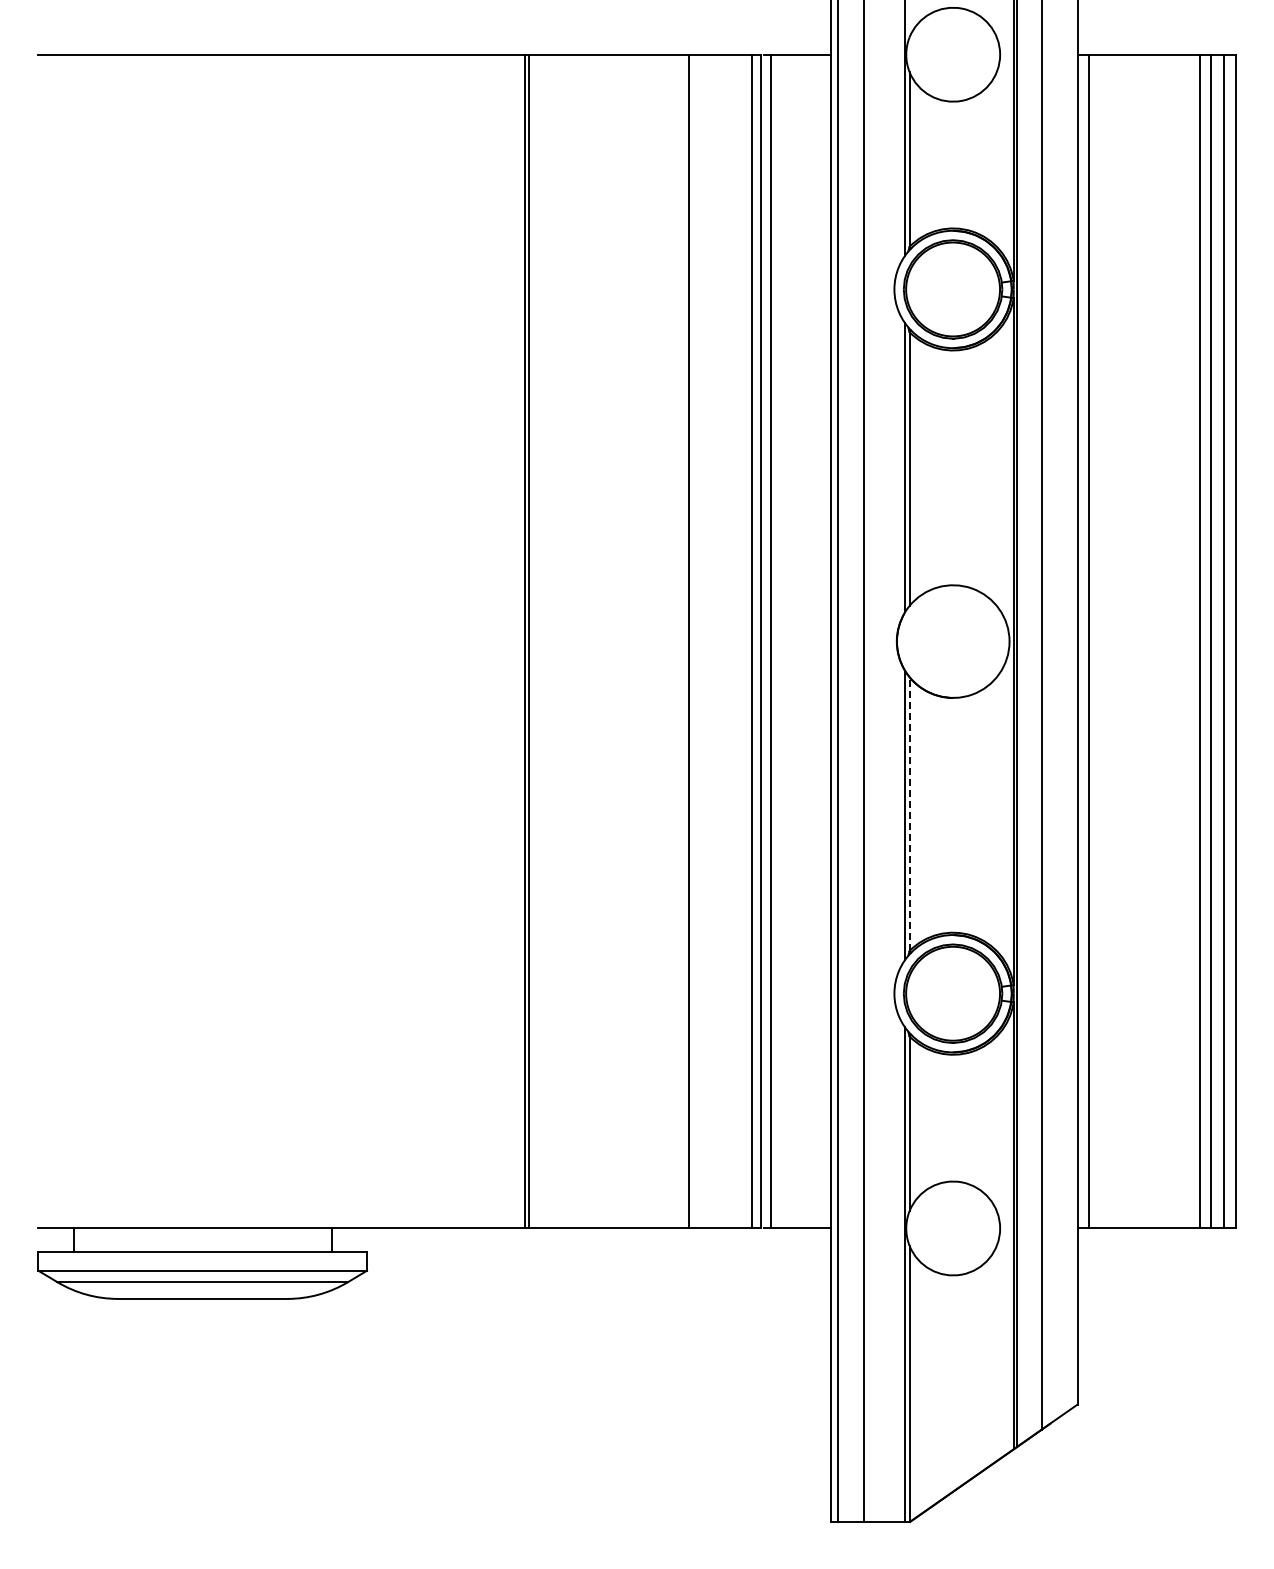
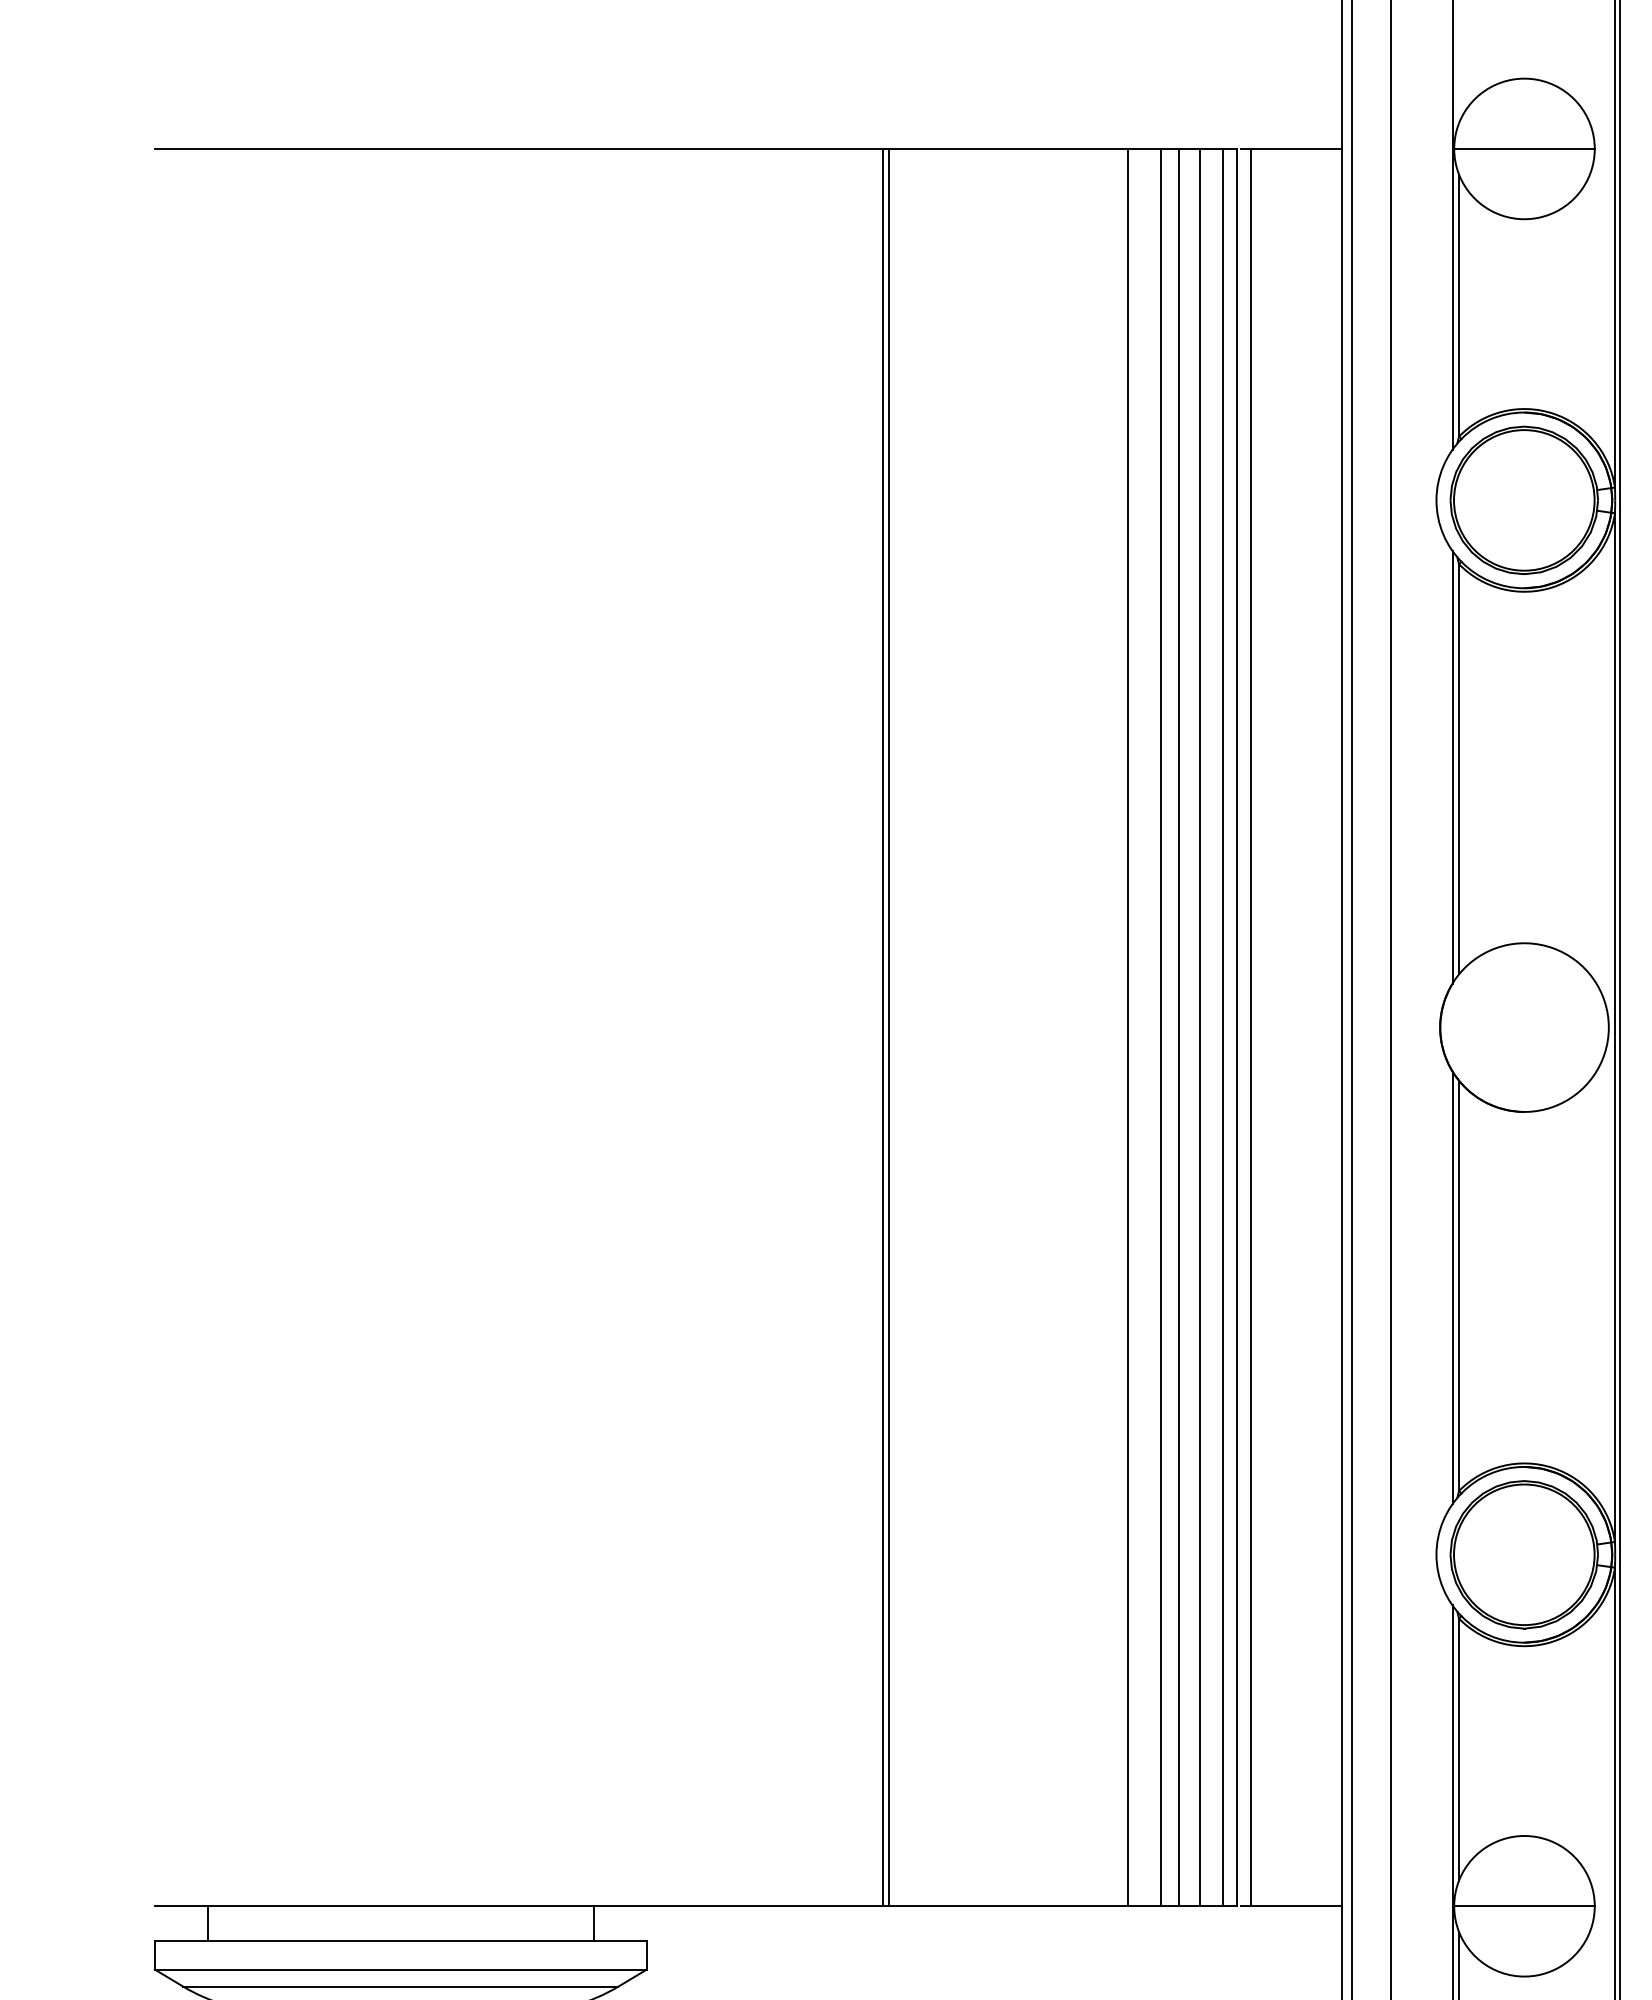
line: (953, 54) -> (1524, 148), added
line: (710, 641) -> (1161, 1027), added
line: (722, 641) -> (1179, 1027), added
line: (736, 641) -> (1200, 1027), added
line: (909, 814) -> (1459, 1286), dashed -> solid
line: (953, 1228) -> (1524, 1906), added

